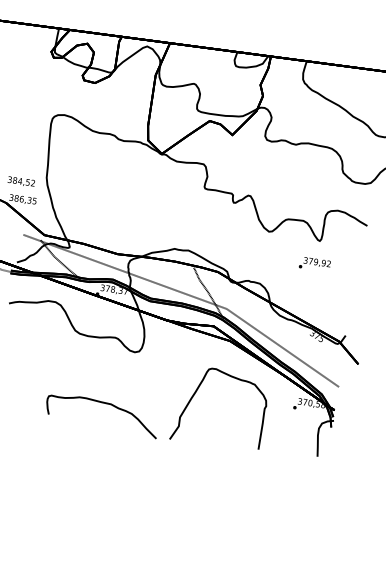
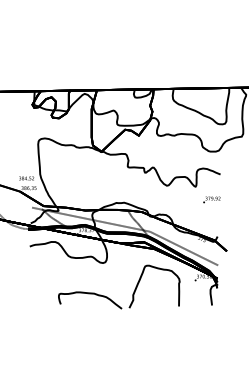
text: (314, 263) -> (211, 199), moved

